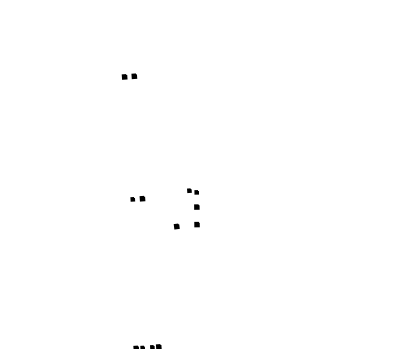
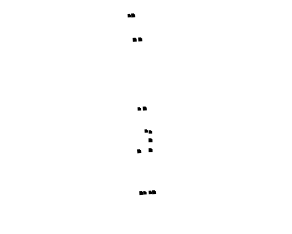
part: (118, 33) -> (131, 15), added
part: (186, 209) -> (144, 141), moved

